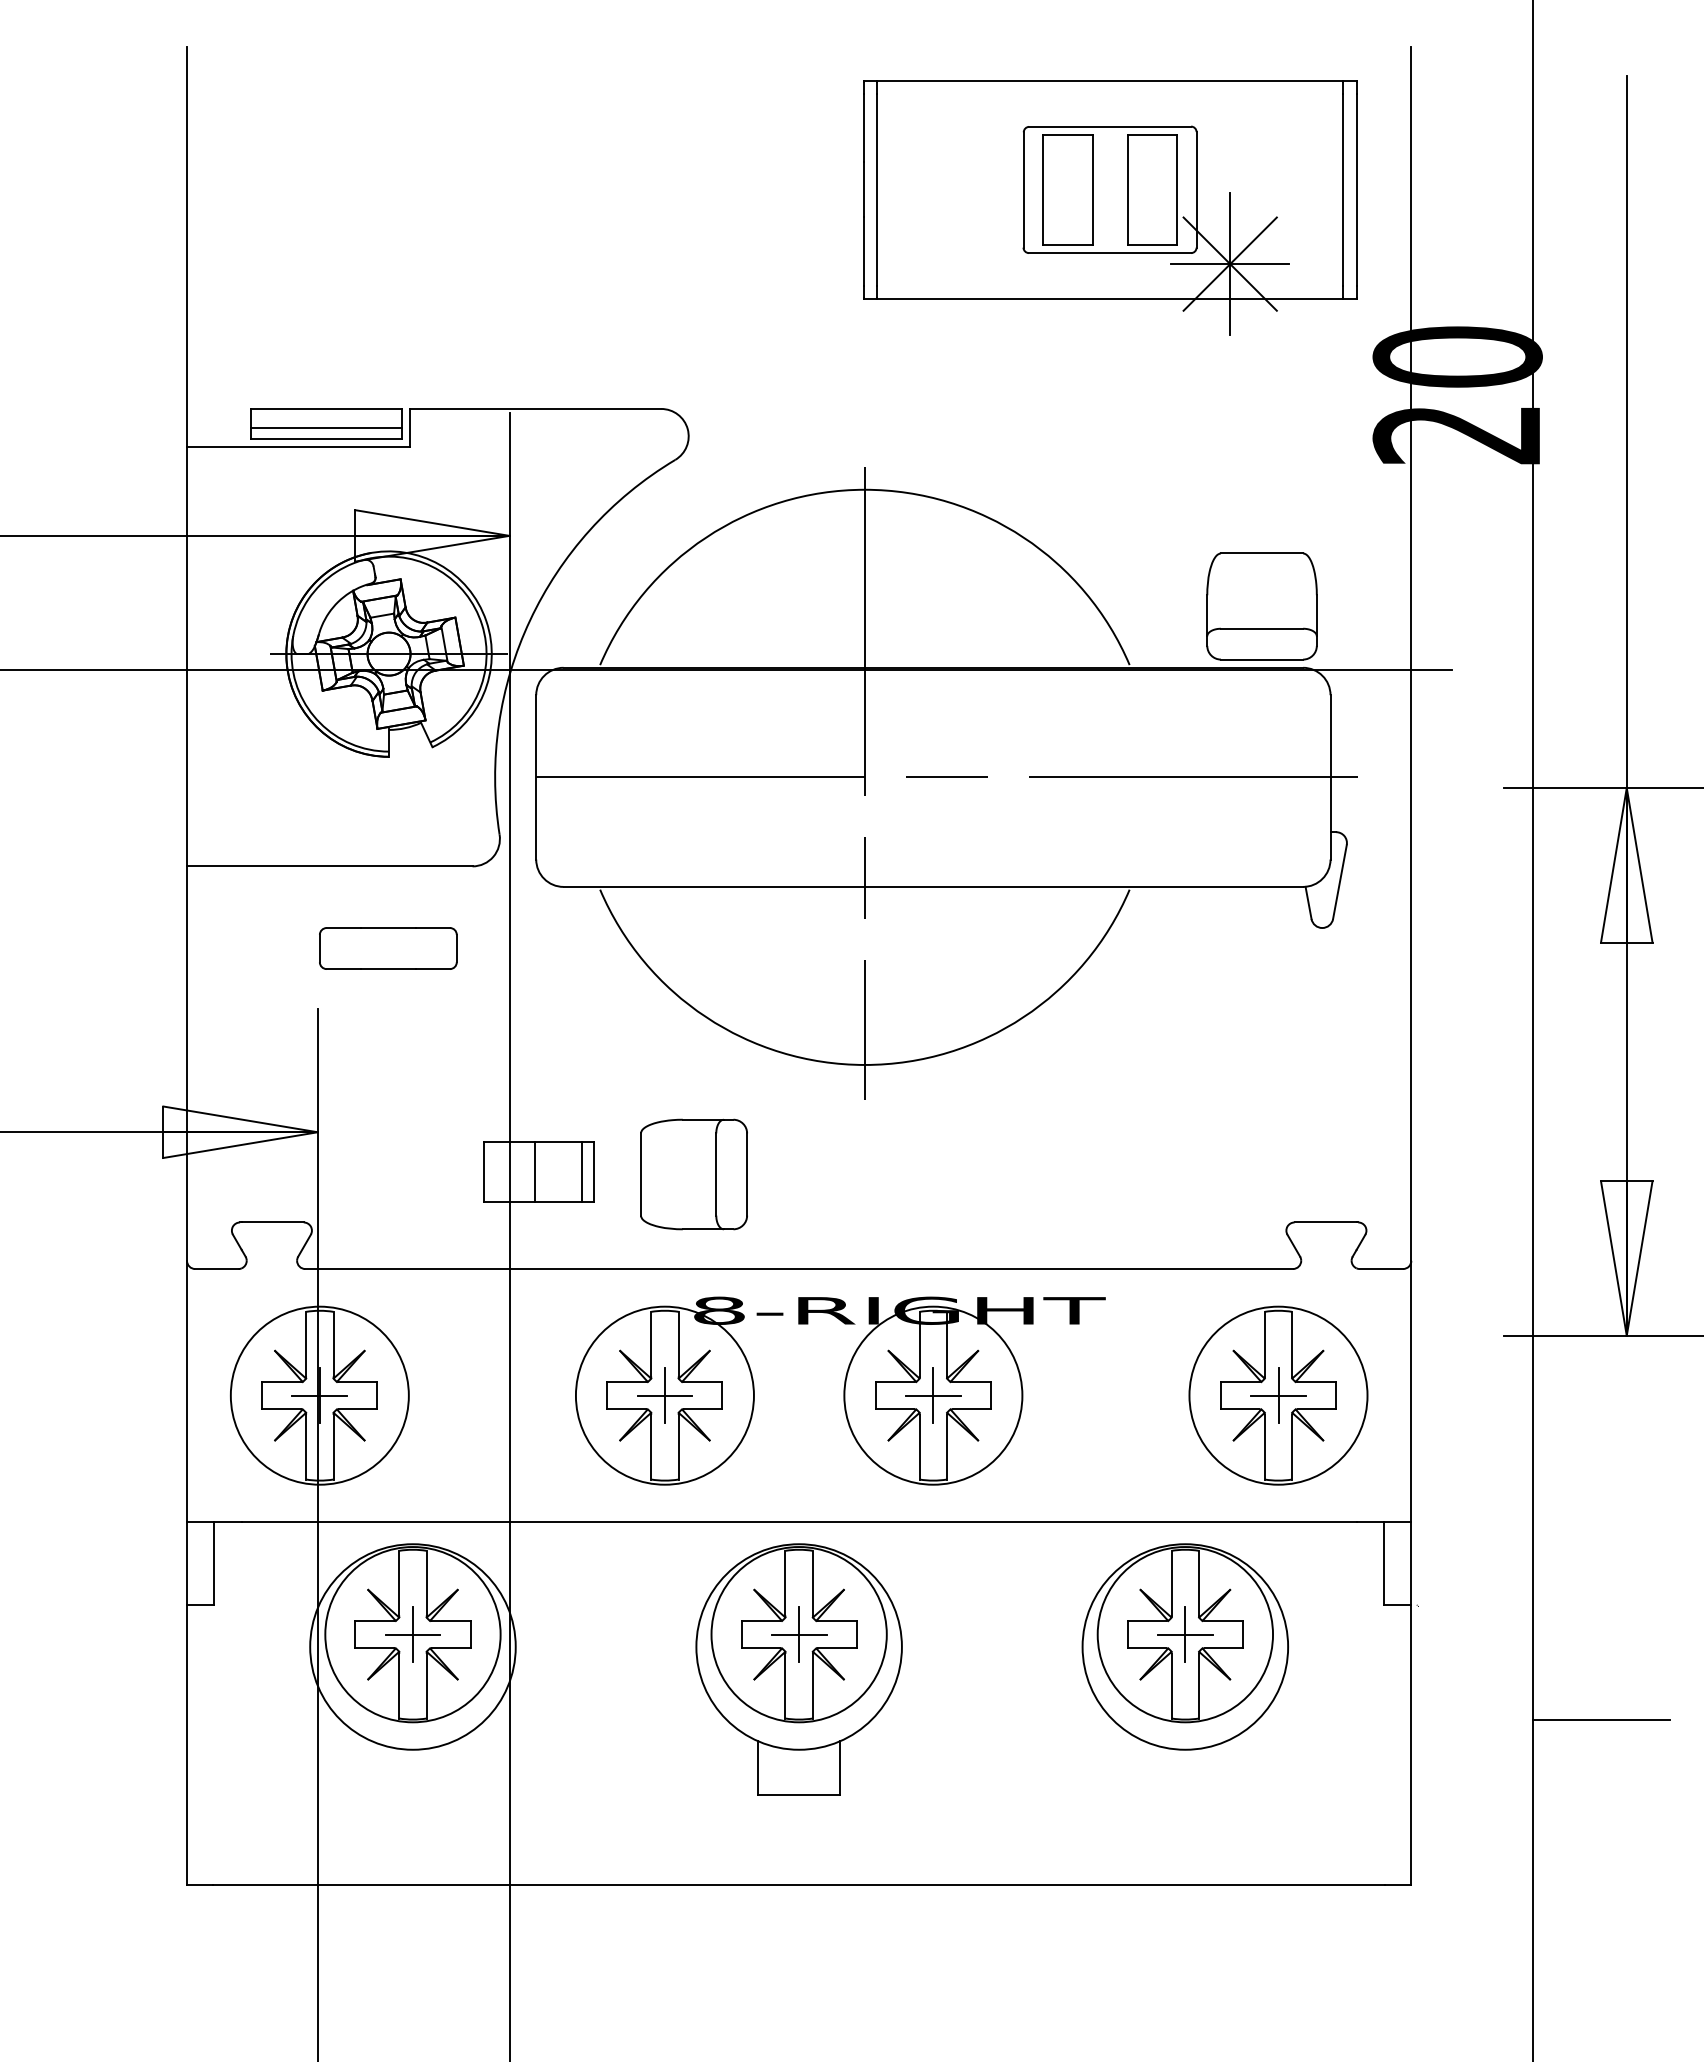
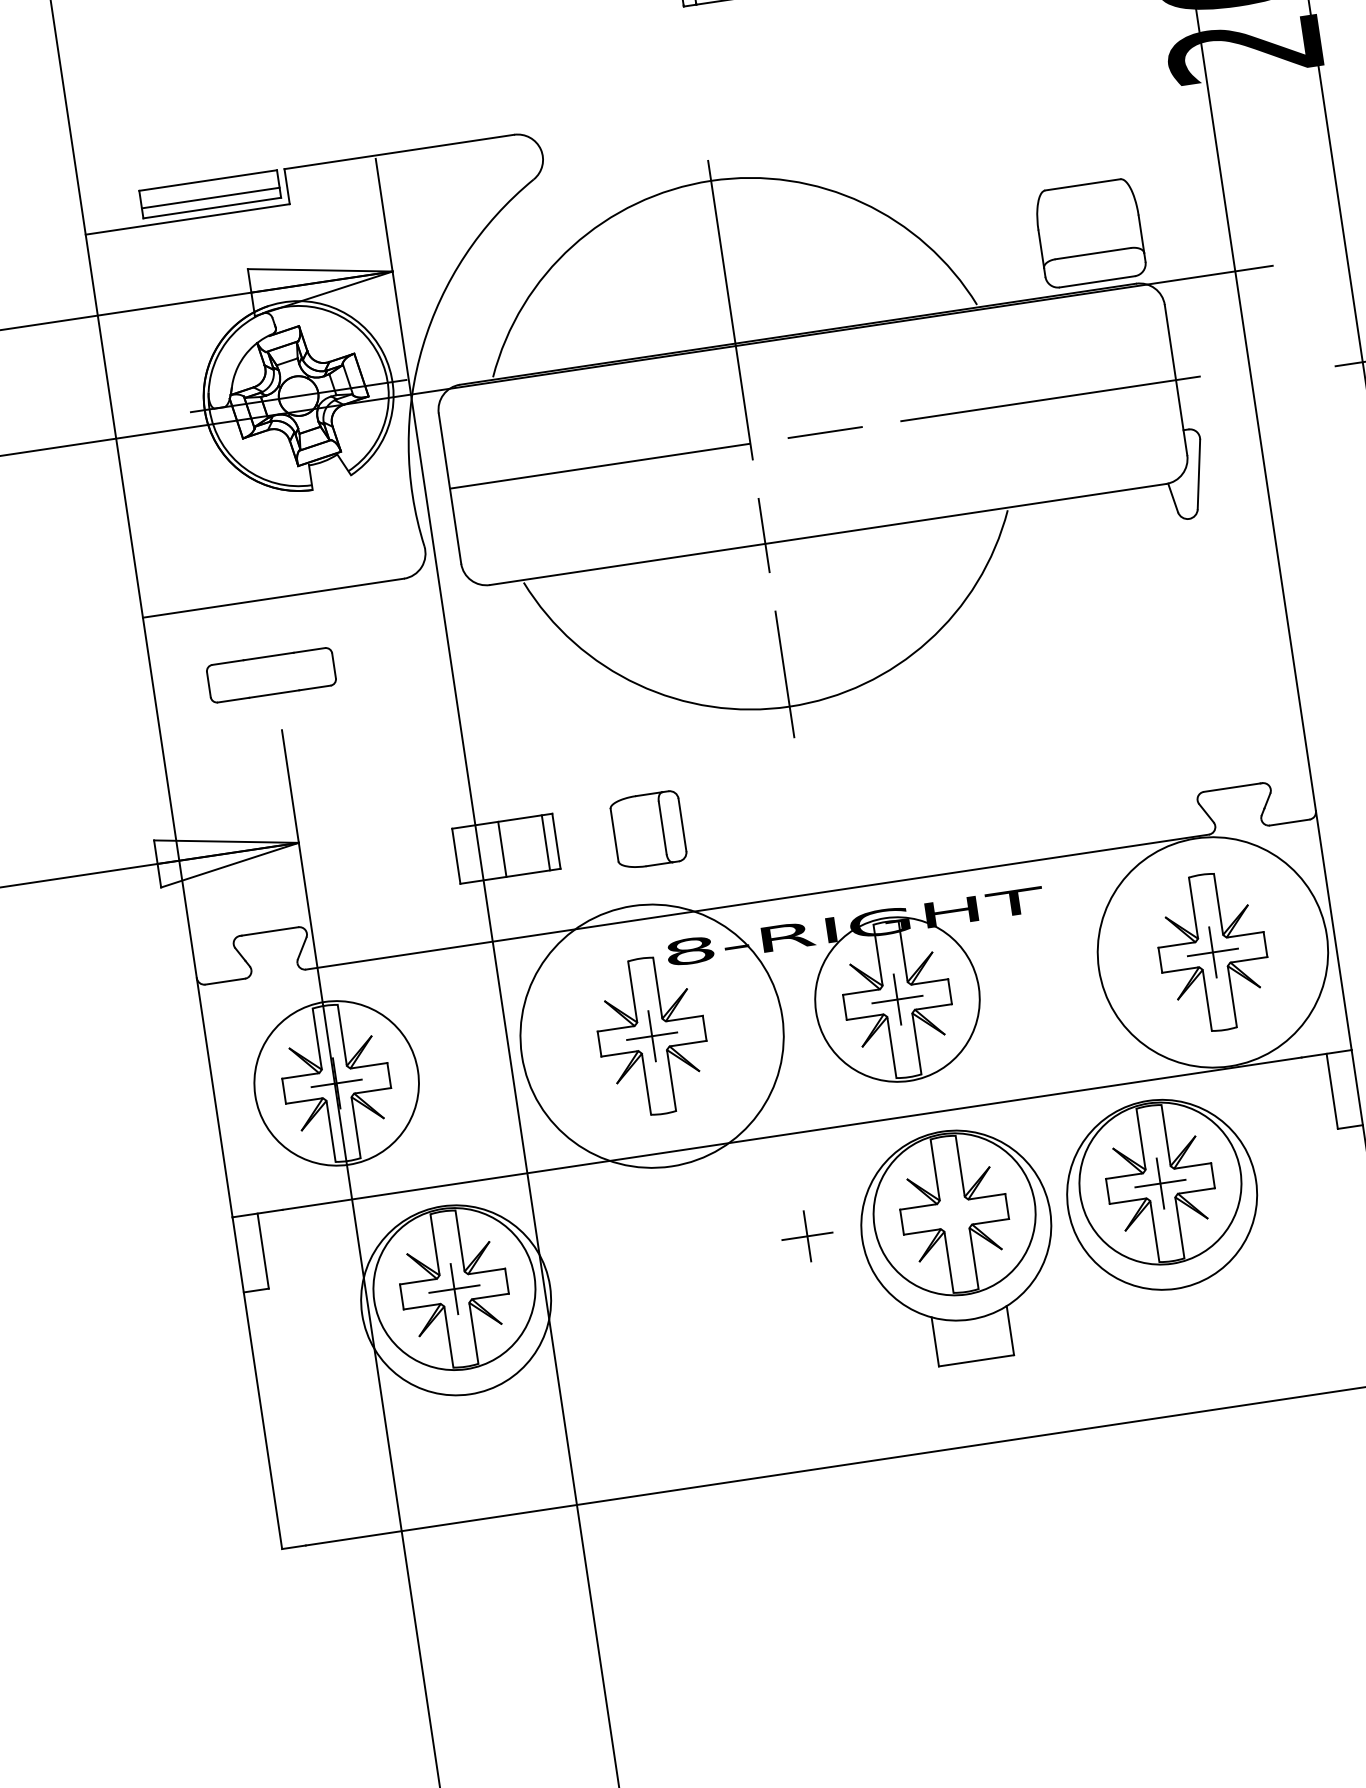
part: (388, 948) -> (271, 675), moved
part: (693, 1174) -> (648, 830), size x0.7
circle: (664, 1395) -> (651, 1036), size x1.6
circle: (1278, 1395) -> (1212, 952), size x1.4
part: (798, 1669) -> (958, 1246), moved

